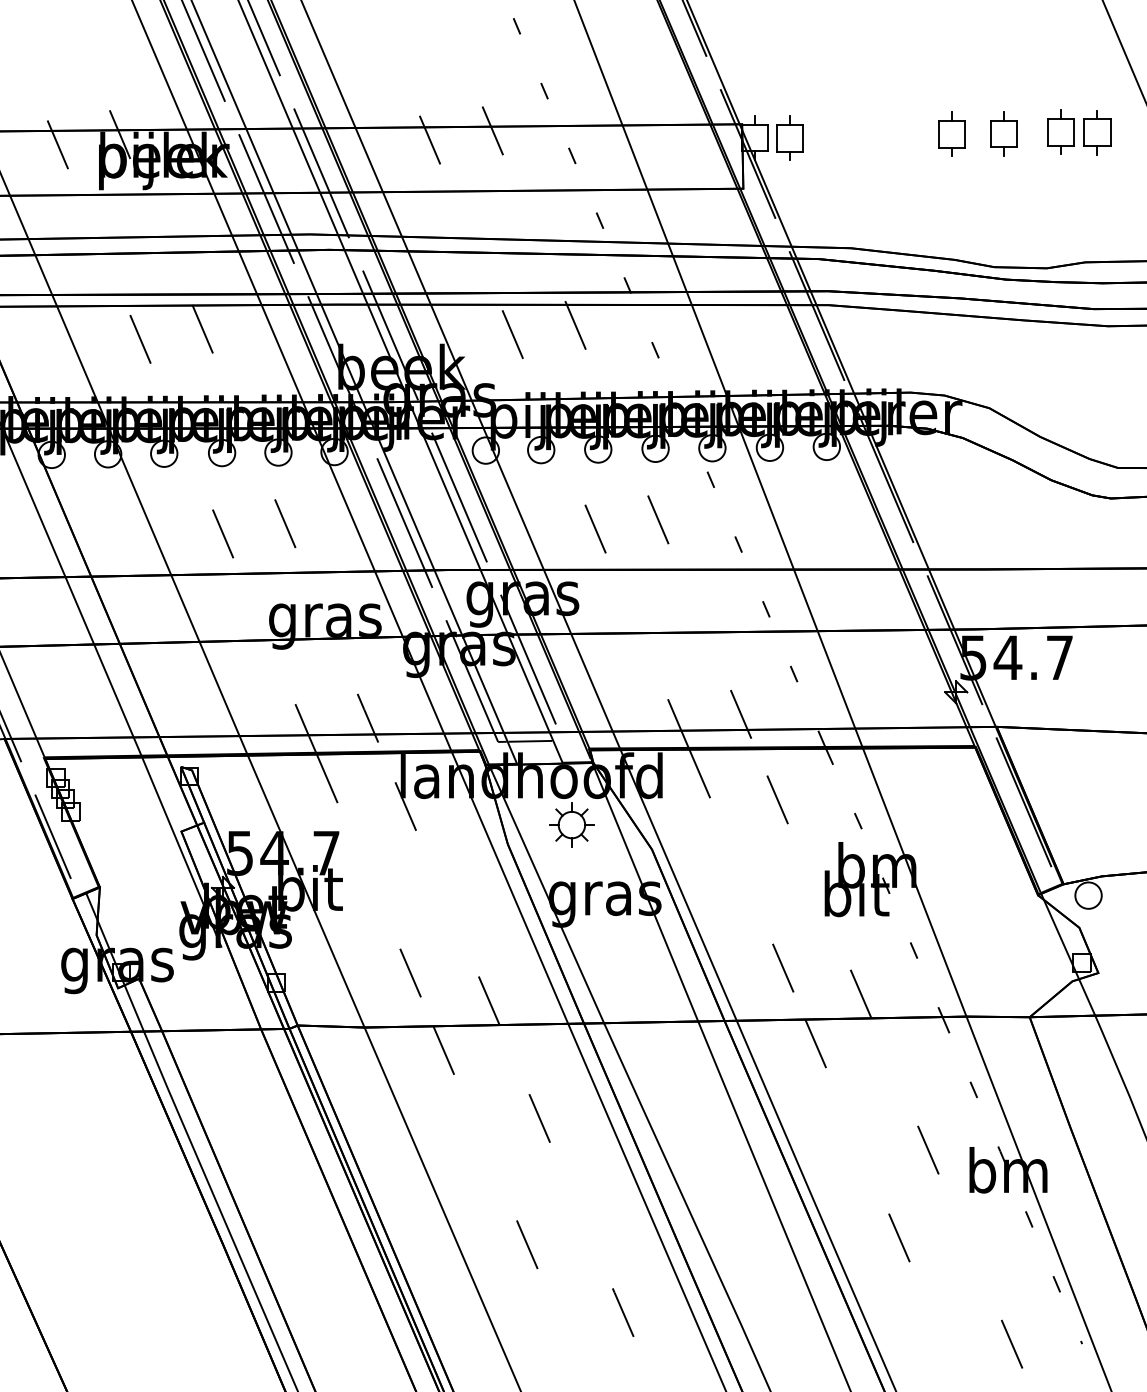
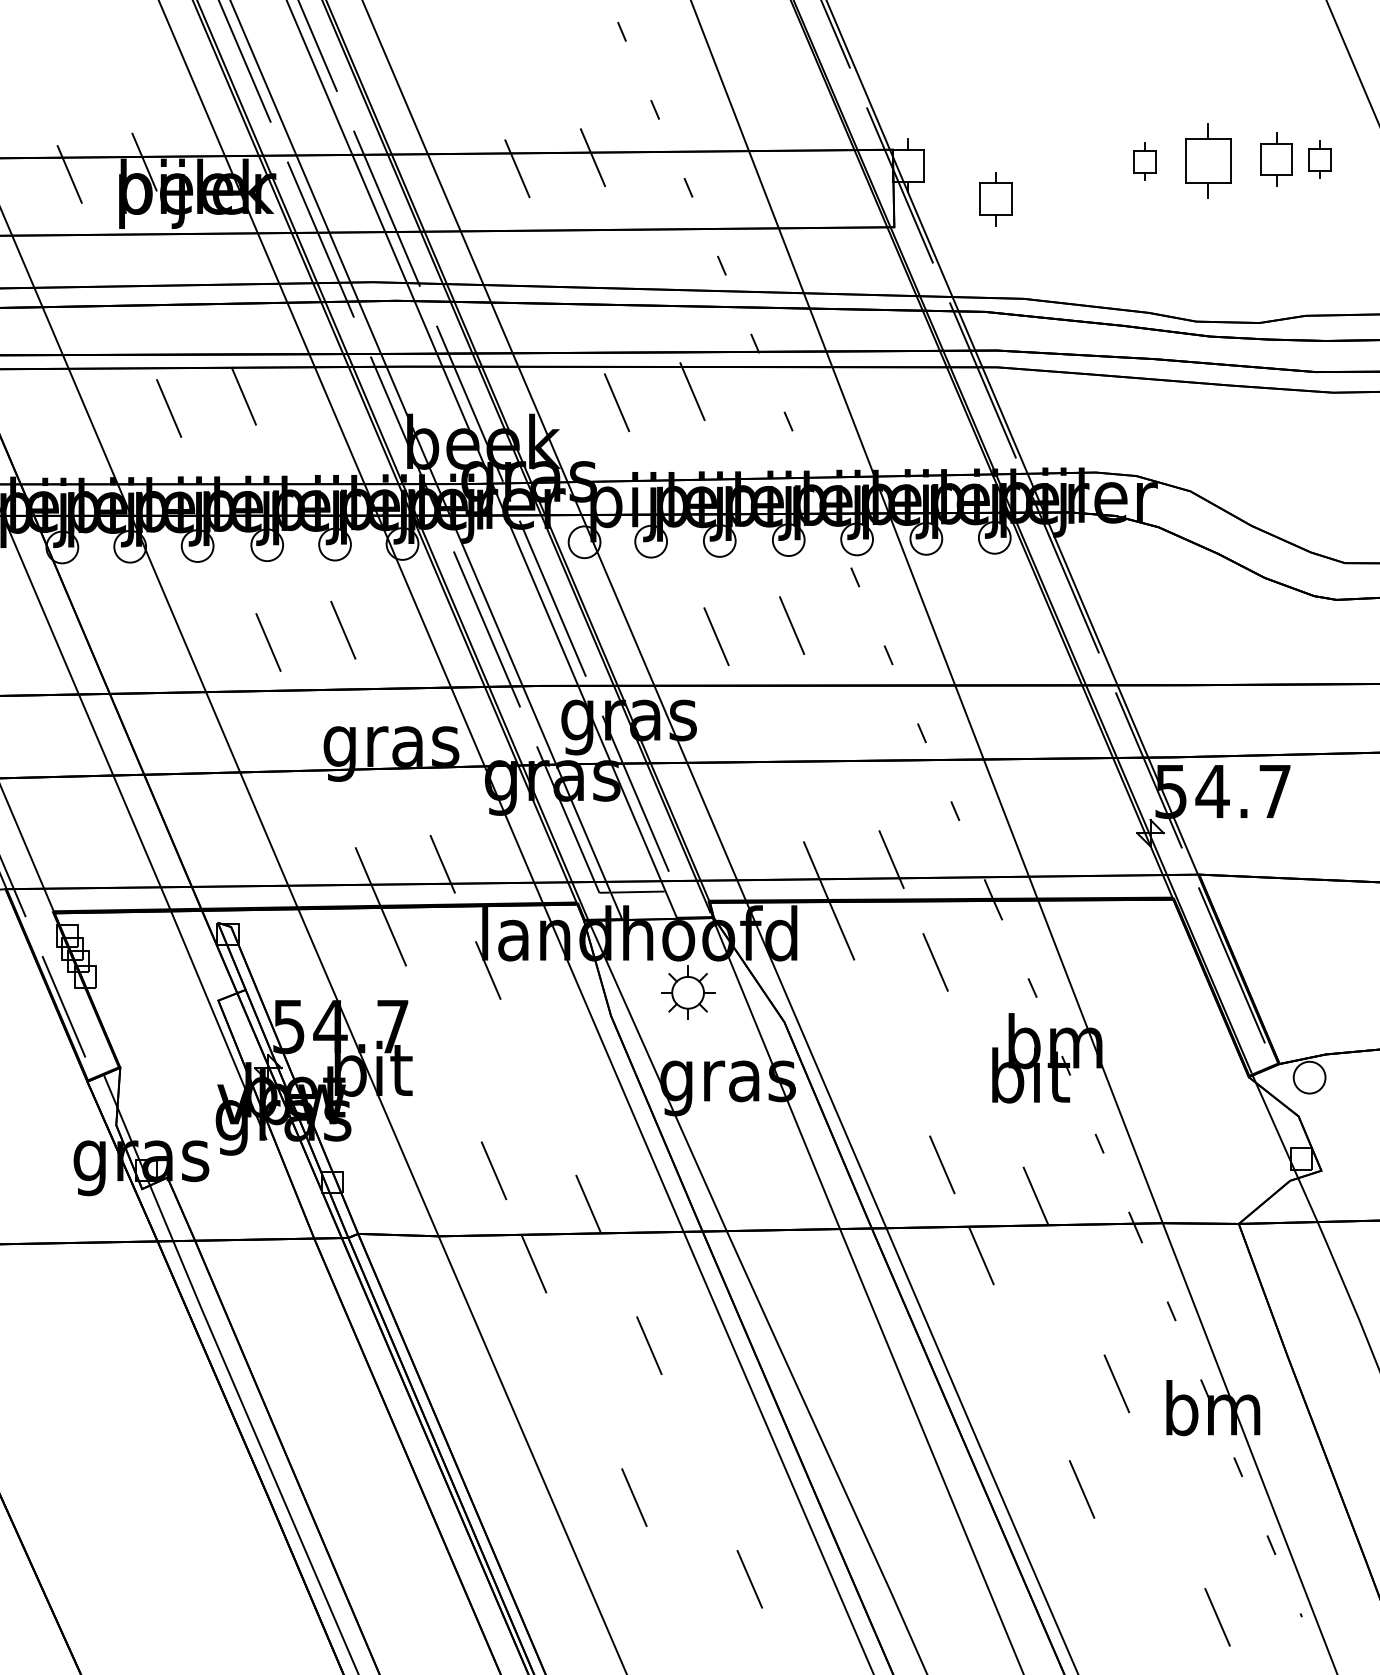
part: (1097, 132) -> (1320, 159), size x0.7
part: (951, 133) -> (1144, 160), size x0.7
part: (1003, 133) -> (1207, 160), size x1.4
part: (789, 137) -> (995, 198), moved

